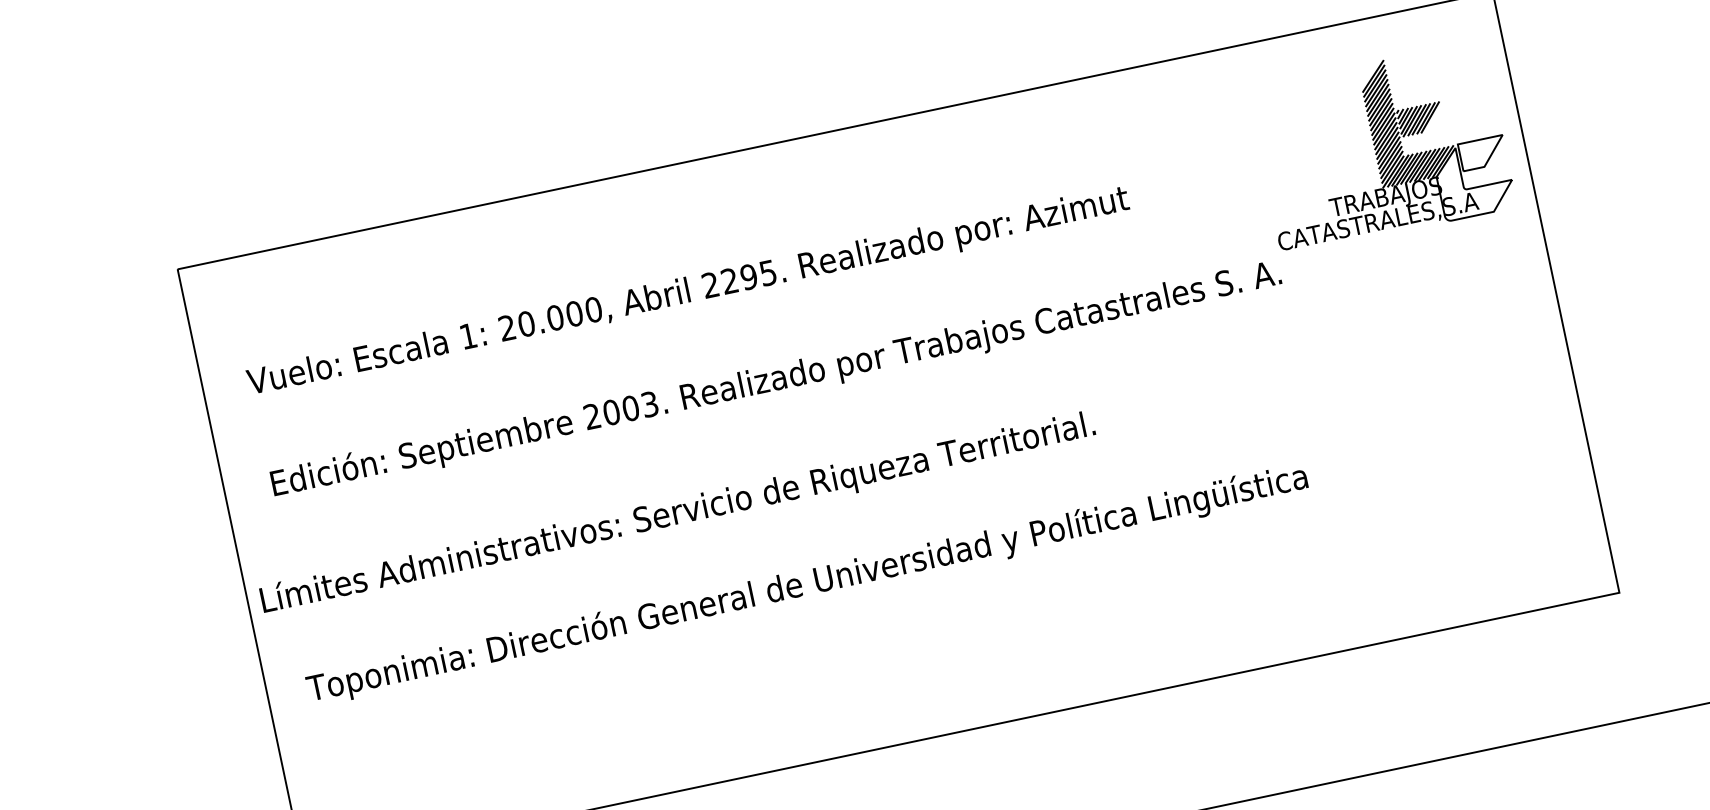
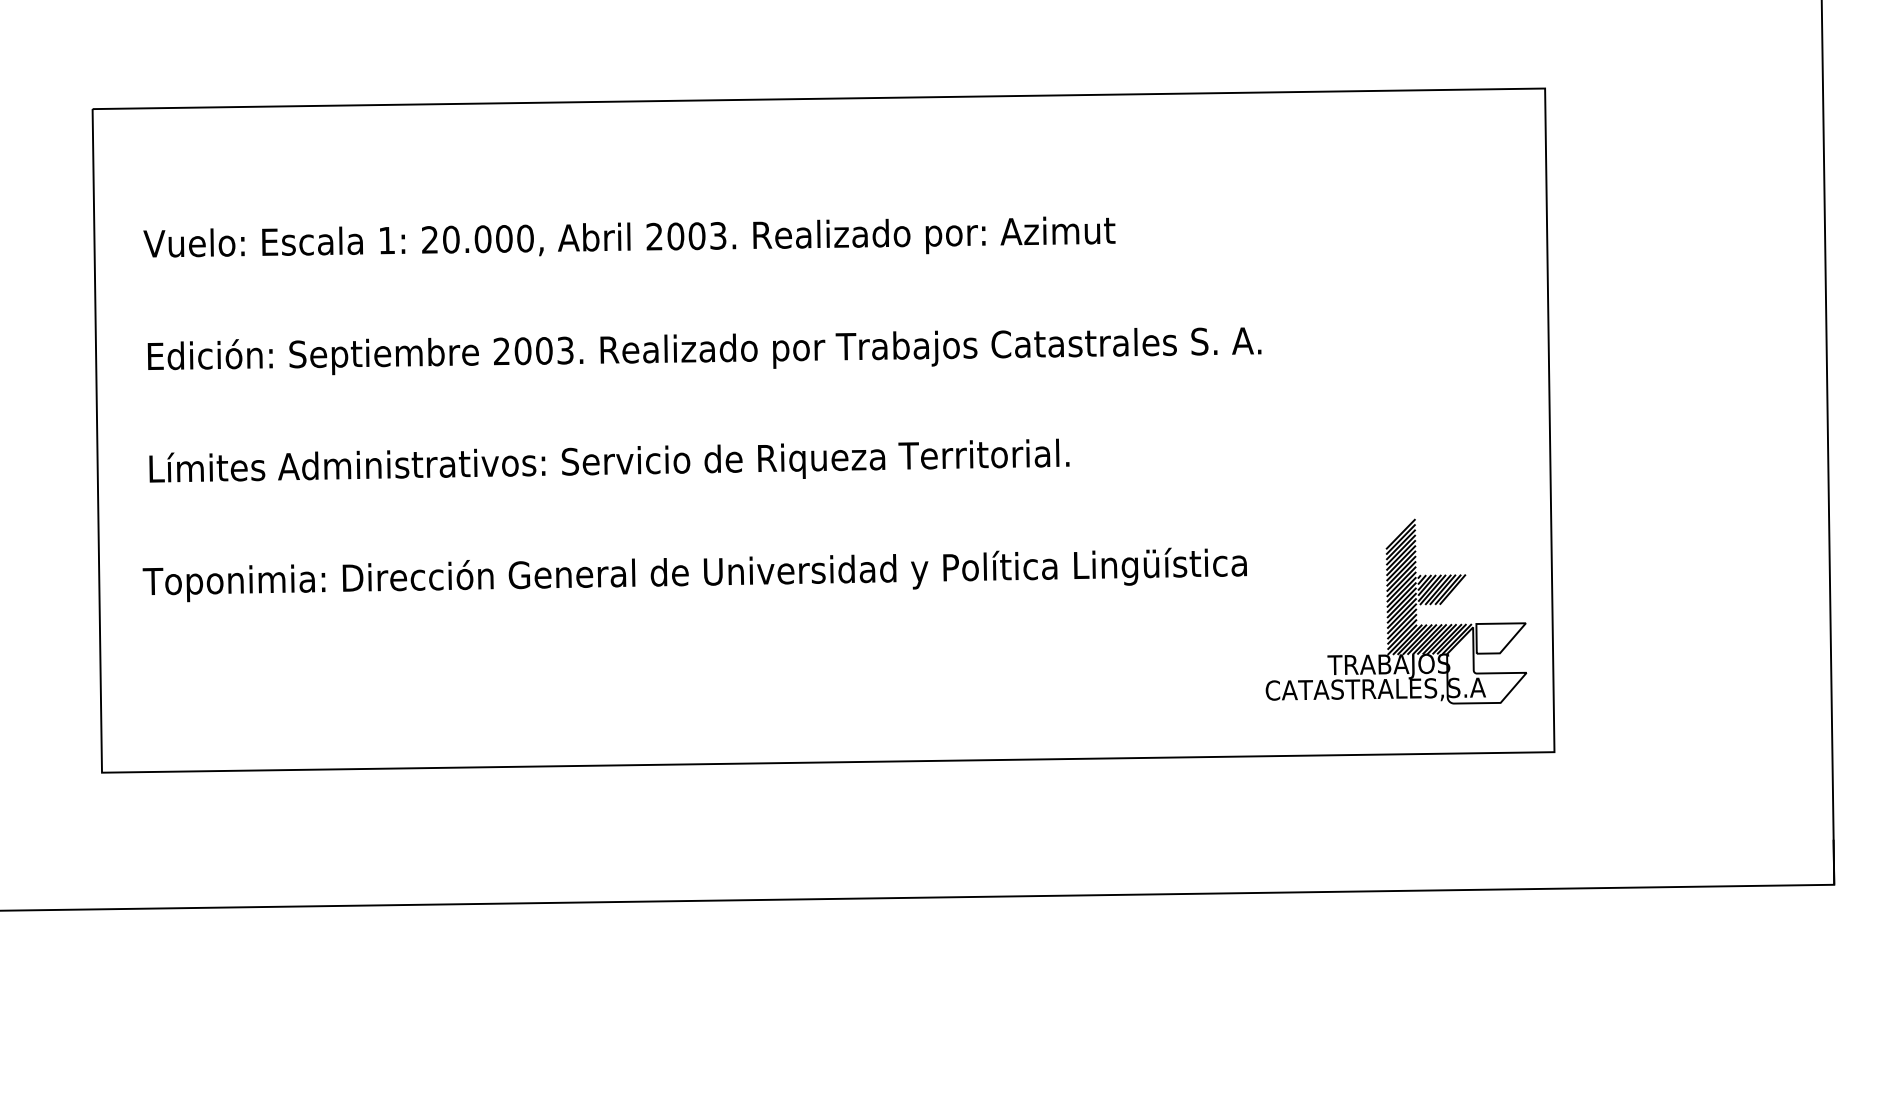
part: (1383, 147) -> (1396, 611), moved
text: (748, 277) -> (696, 236), 2295. -> 2003.
text: (677, 511) -> (609, 460), moved

